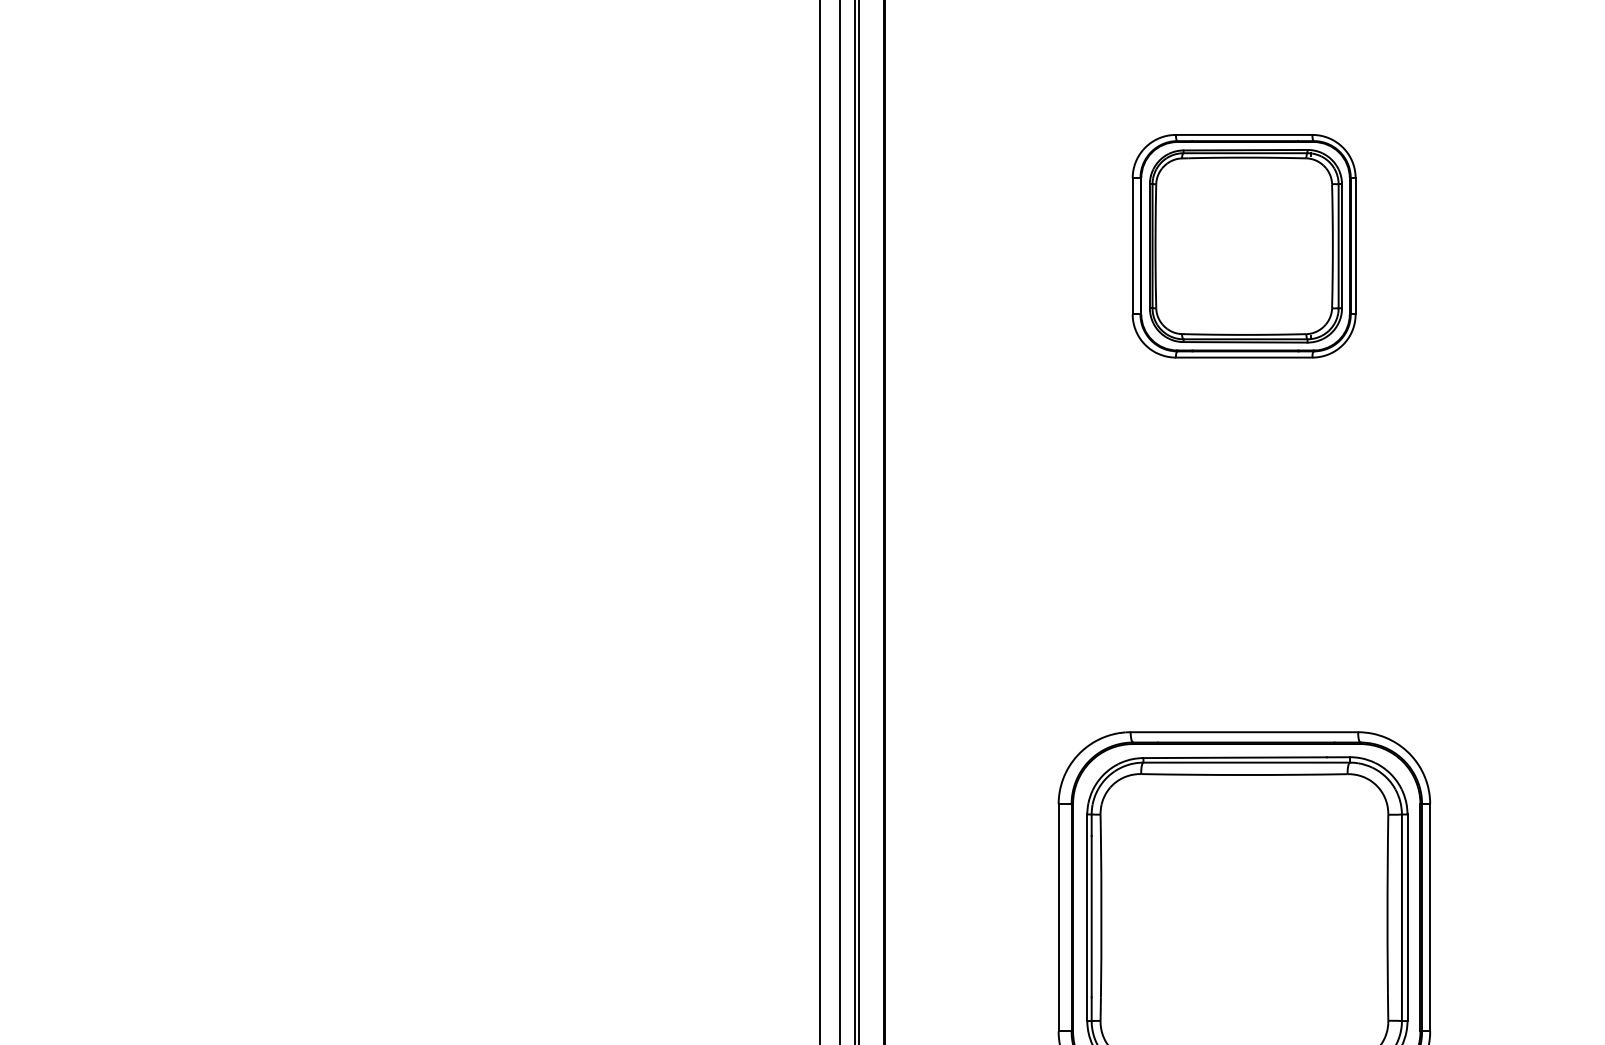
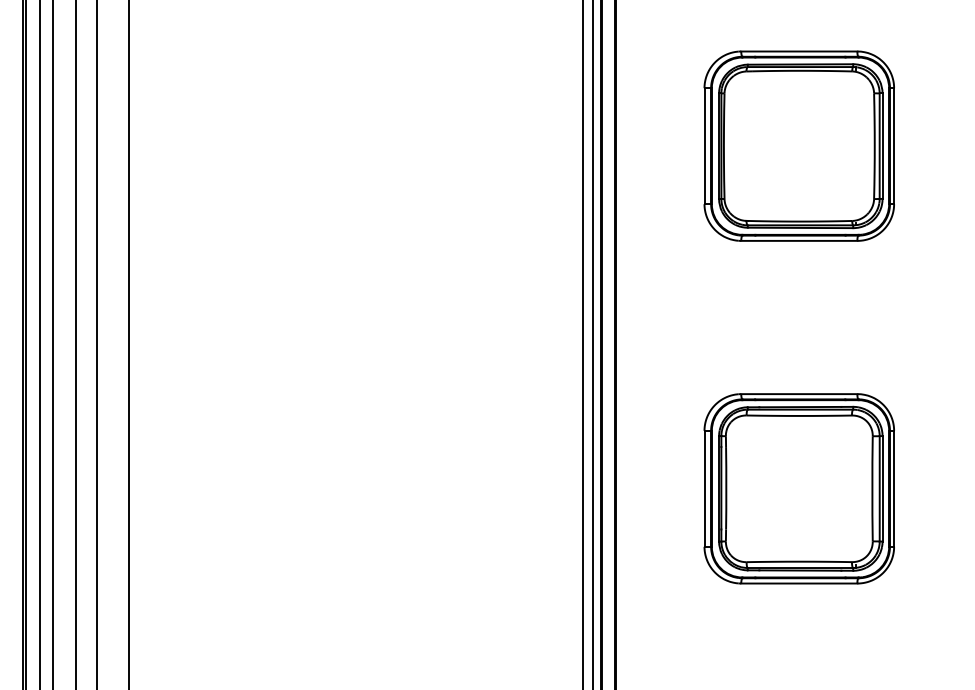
part: (1242, 245) -> (798, 145), size x1.67

